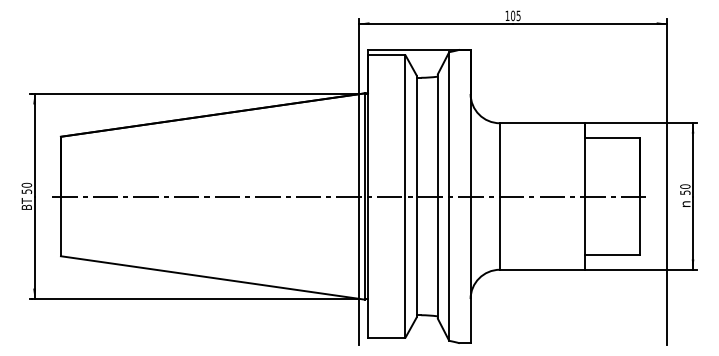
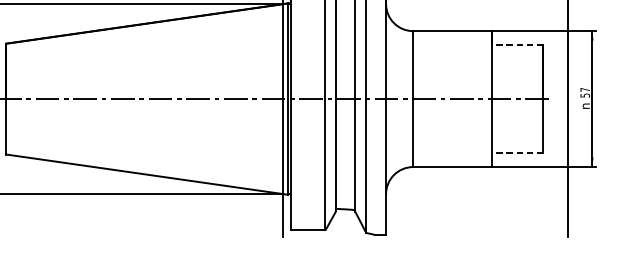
line: (612, 137) -> (517, 44), solid -> dashed
text: (685, 186) -> (585, 89), 50 -> 57
line: (612, 255) -> (517, 153), solid -> dashed

